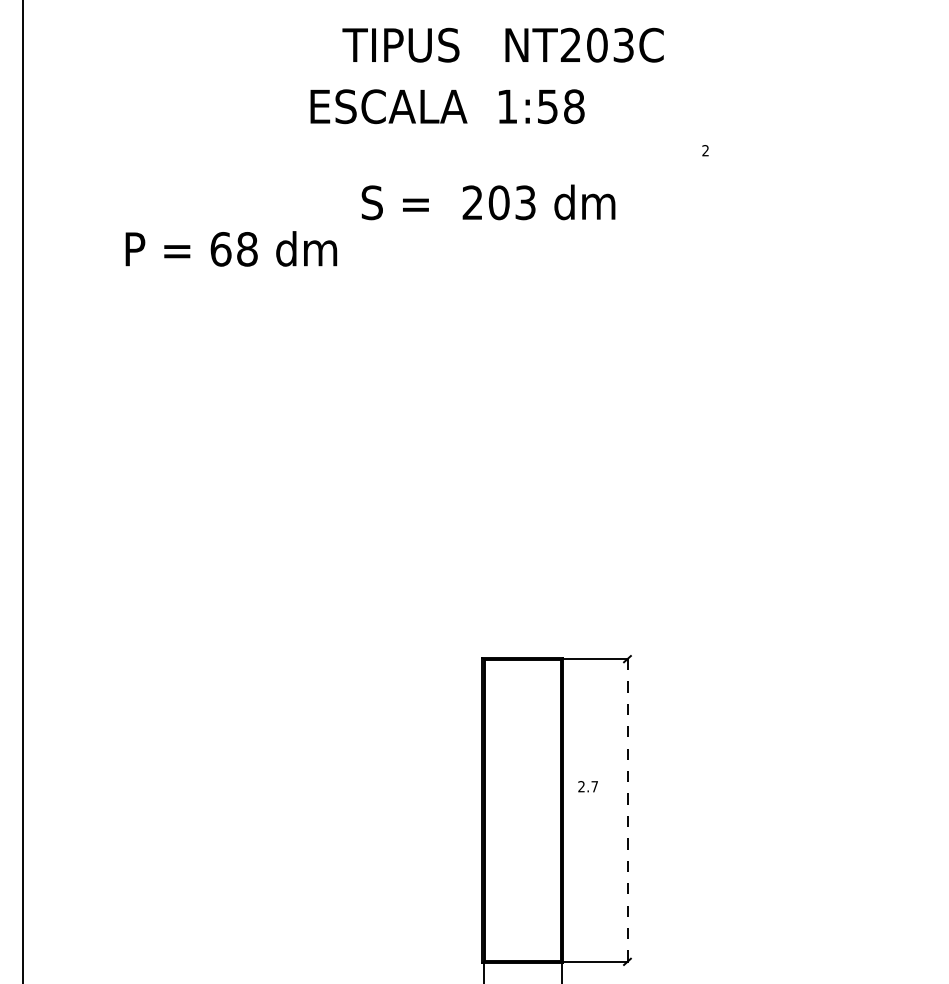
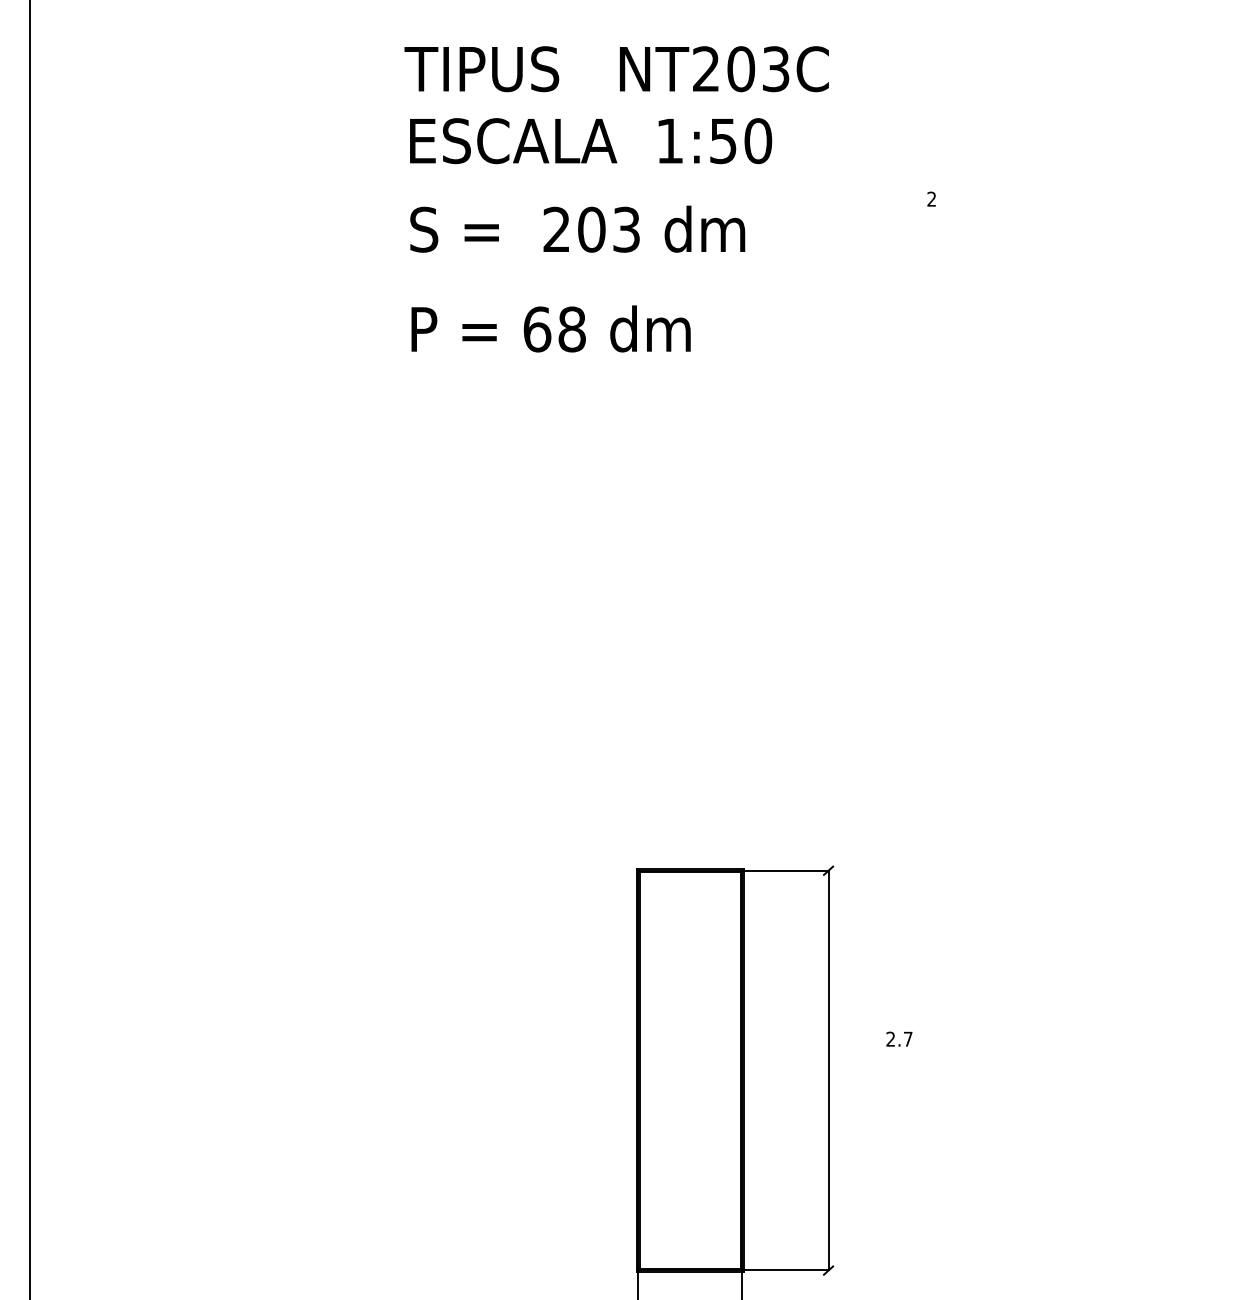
text: (502, 44) -> (615, 68), moved
text: (574, 106) -> (758, 140), 1:58 -> 1:50
text: (488, 202) -> (577, 229), moved
text: (231, 248) -> (551, 328), moved
text: (587, 786) -> (898, 1038), moved
line: (627, 809) -> (828, 1069), dashed -> solid

